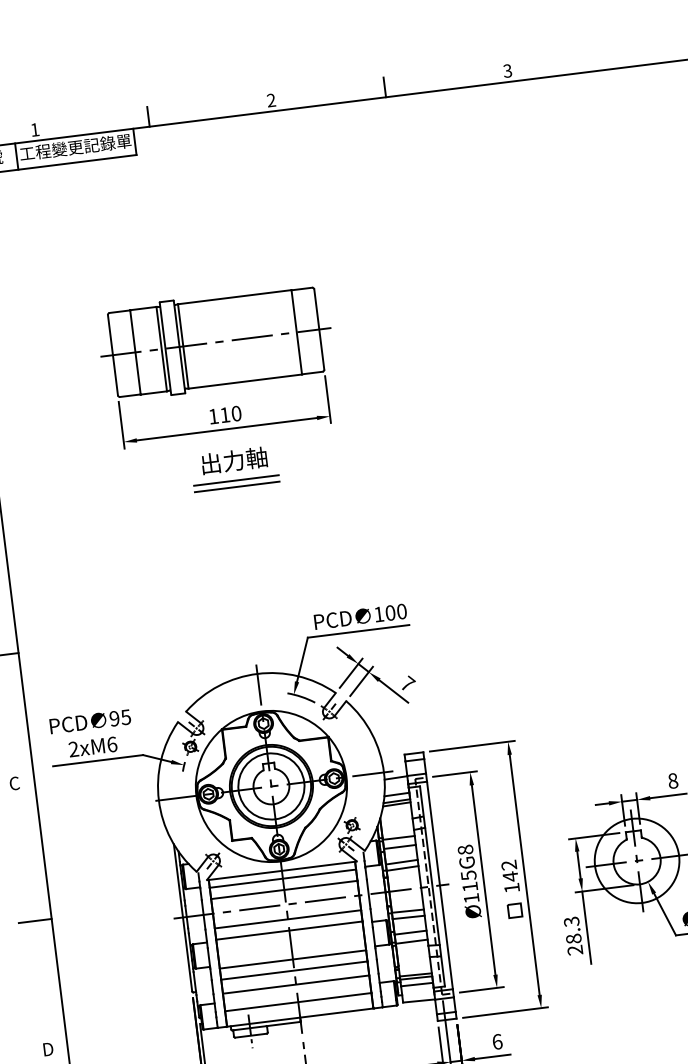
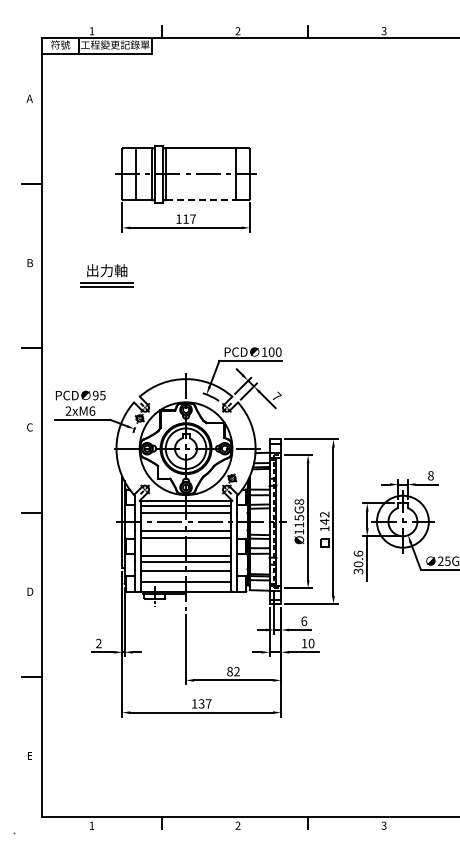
line: (246, 381) -> (201, 200), solid -> dashed
text: (235, 412) -> (192, 218), 110 -> 117
part: (234, 468) -> (106, 275), moved
text: (573, 935) -> (358, 562), 28.3 -> 30.6

